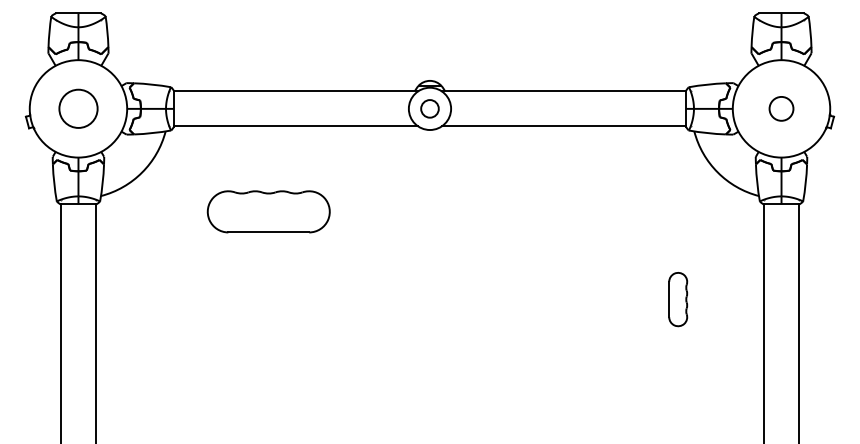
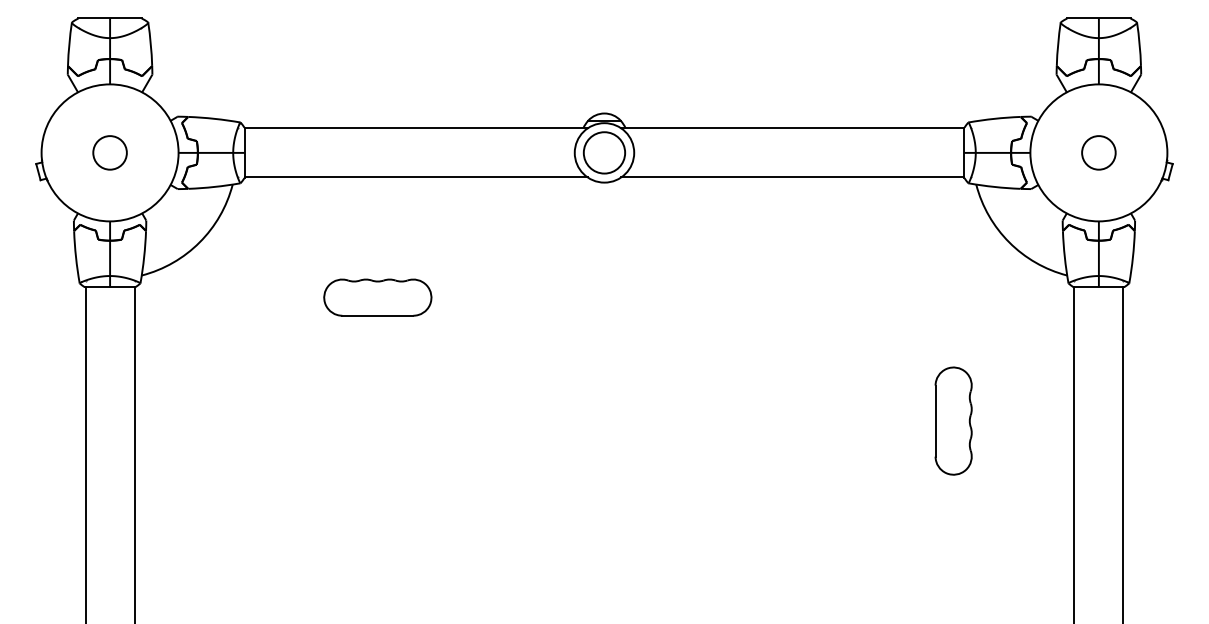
circle: (78, 108) -> (109, 152), size x0.62
circle: (430, 108) -> (604, 152), size x1.67
part: (268, 211) -> (377, 297), size x0.62
part: (678, 299) -> (953, 420), size x1.43

